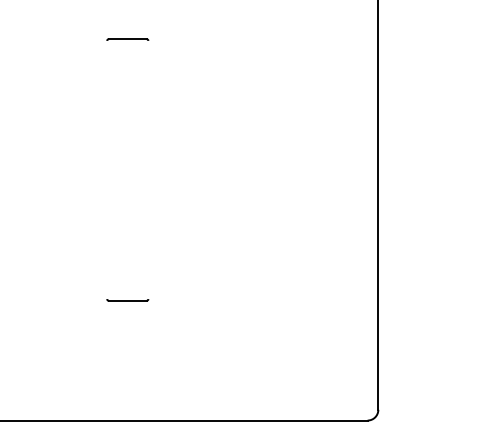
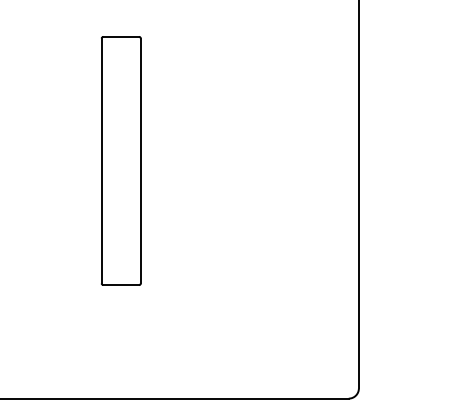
line: (106, 169) -> (101, 160), added
line: (148, 169) -> (140, 160), added

